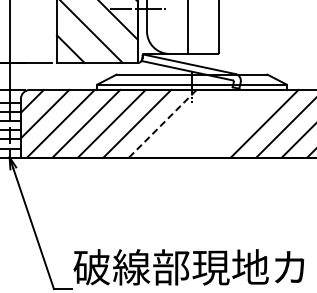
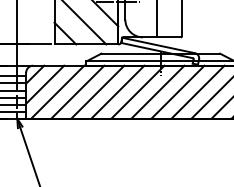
line: (162, 123) -> (137, 92), dashed -> solid
line: (188, 123) -> (157, 92), added
line: (213, 123) -> (177, 92), added
line: (239, 123) -> (198, 92), added

